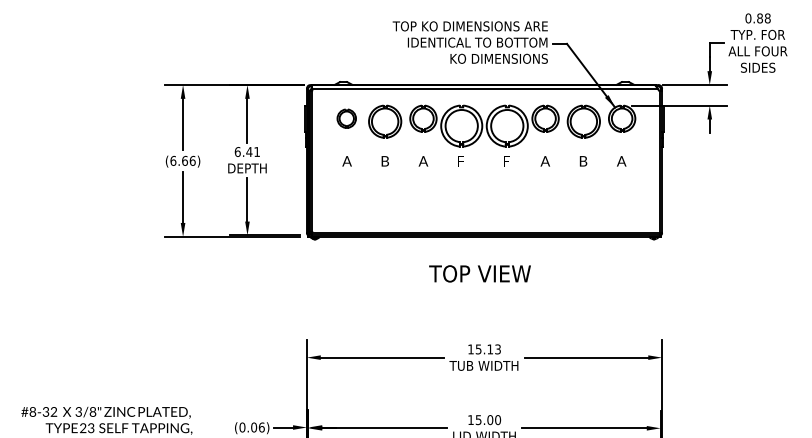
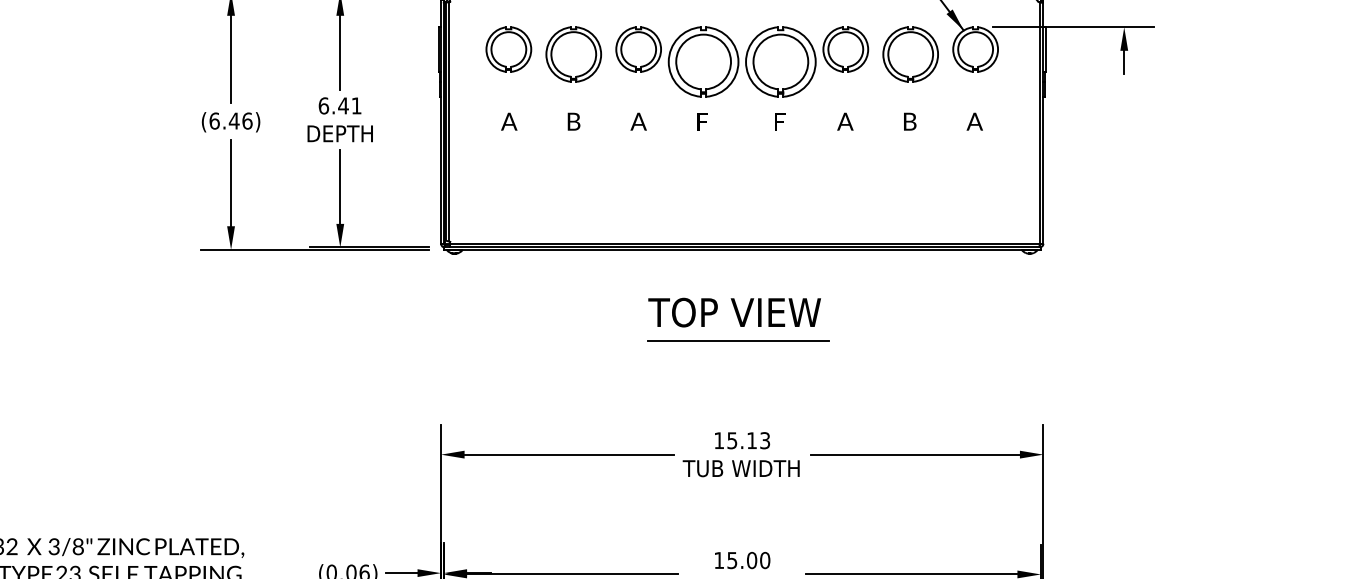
part: (346, 118) -> (508, 49), size x1.43
text: (184, 160) -> (233, 120), (6.66) -> (6.46)
line: (482, 290) -> (738, 340), added

